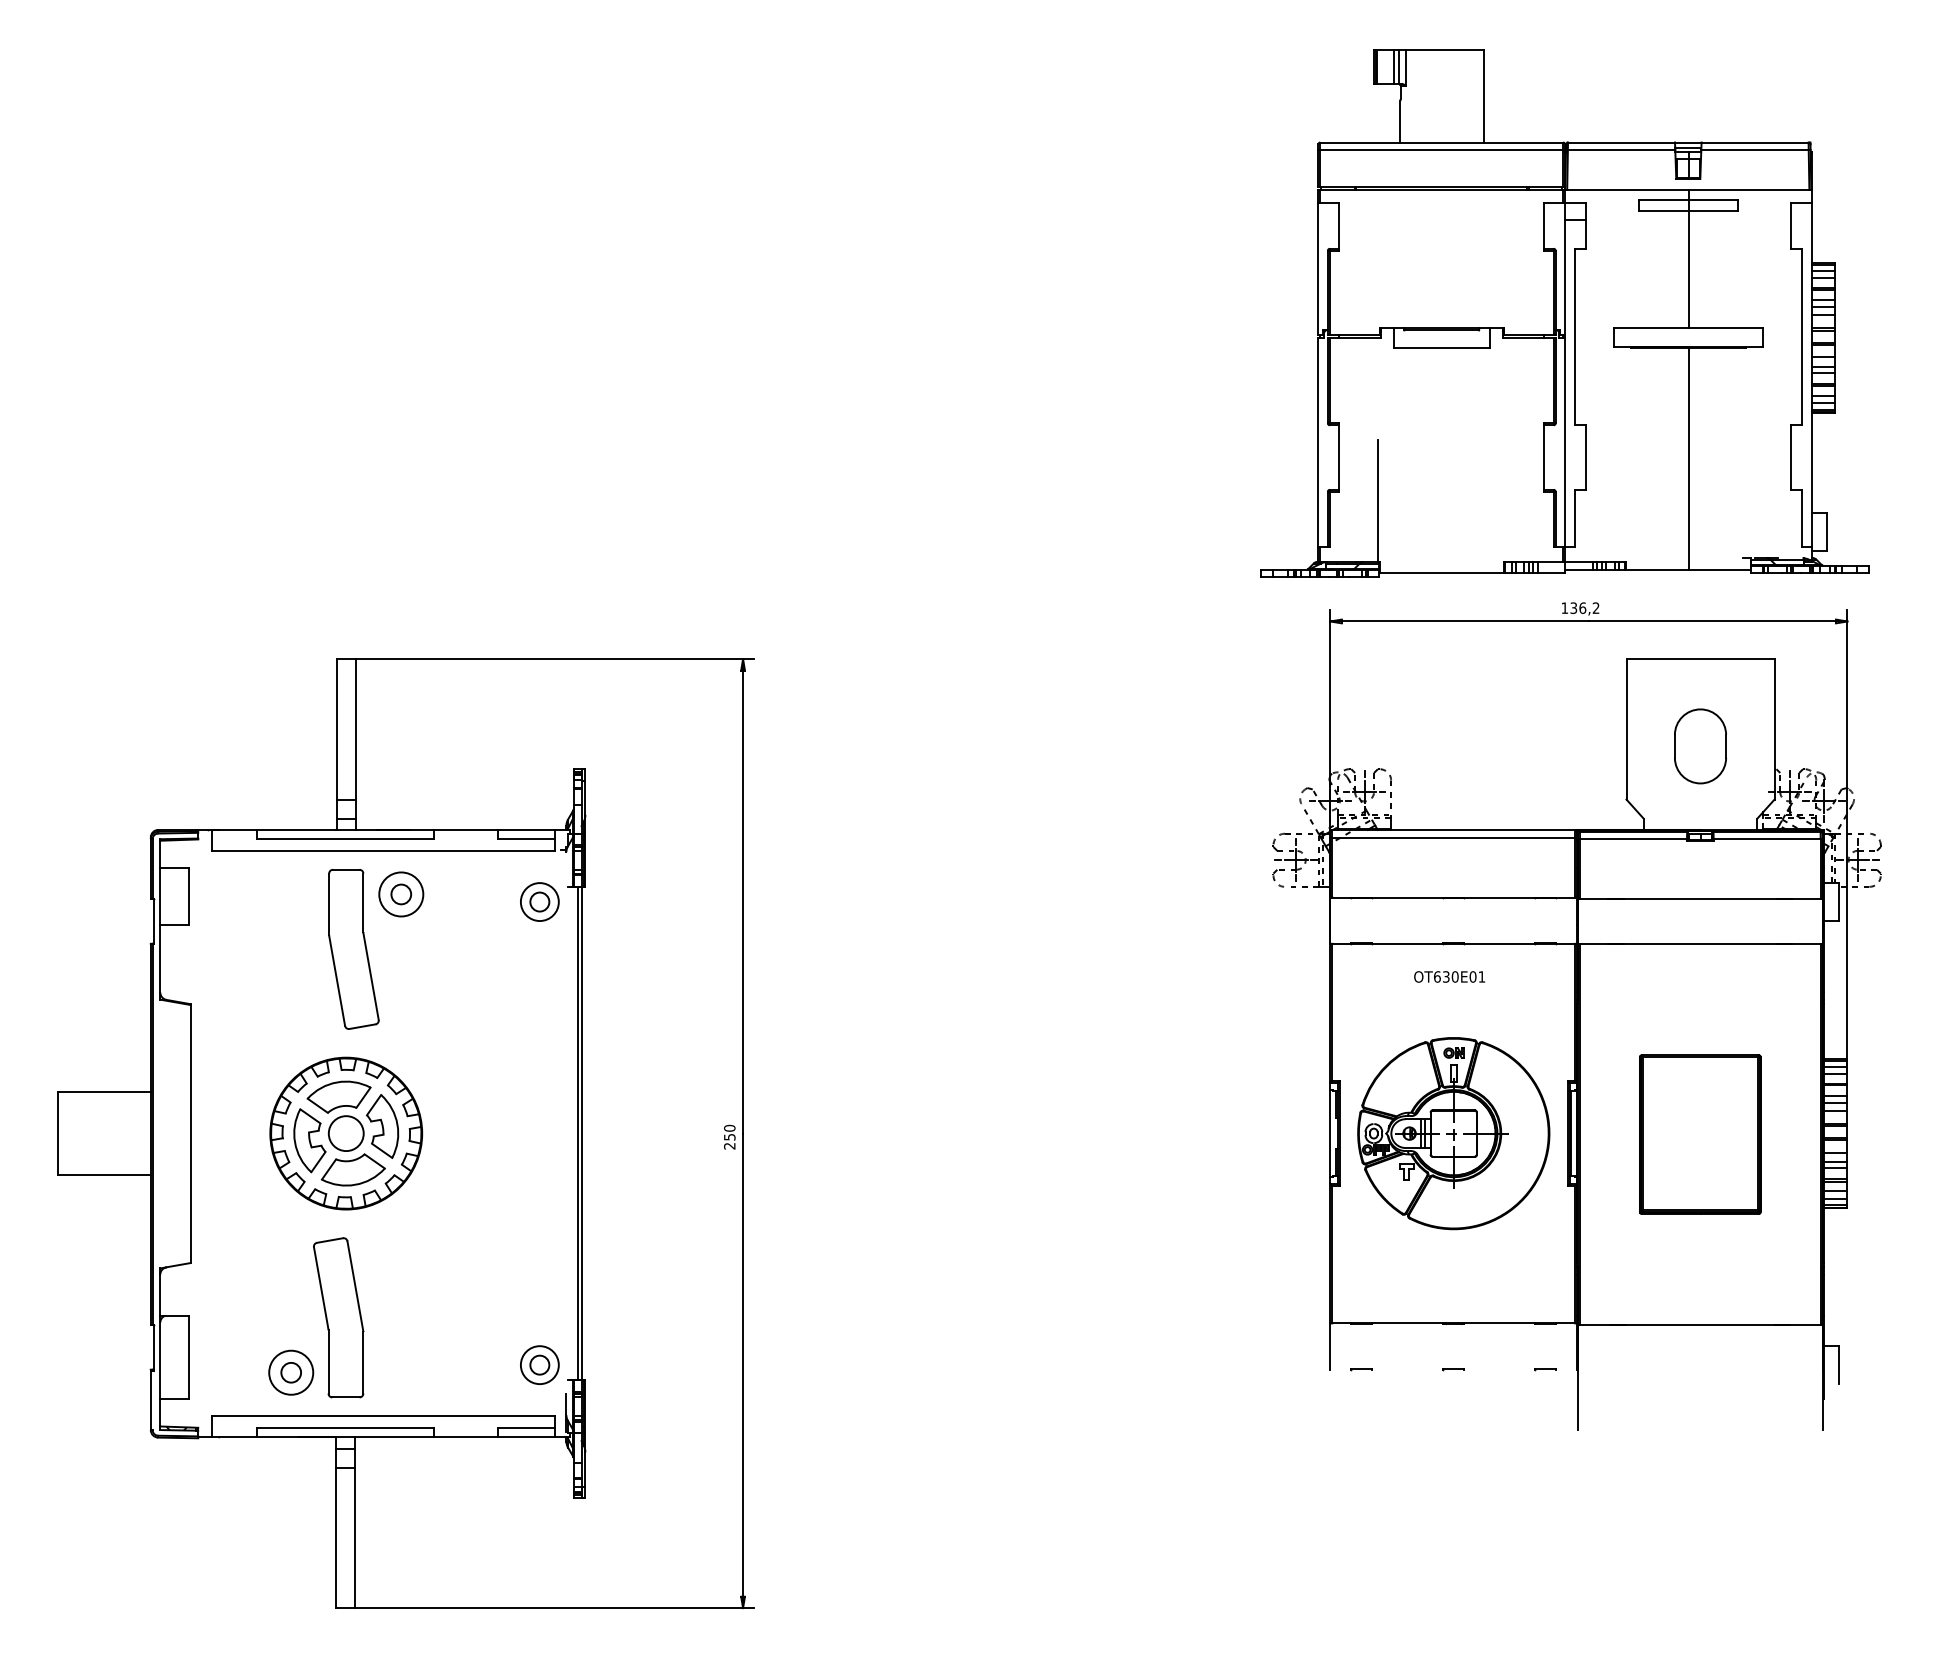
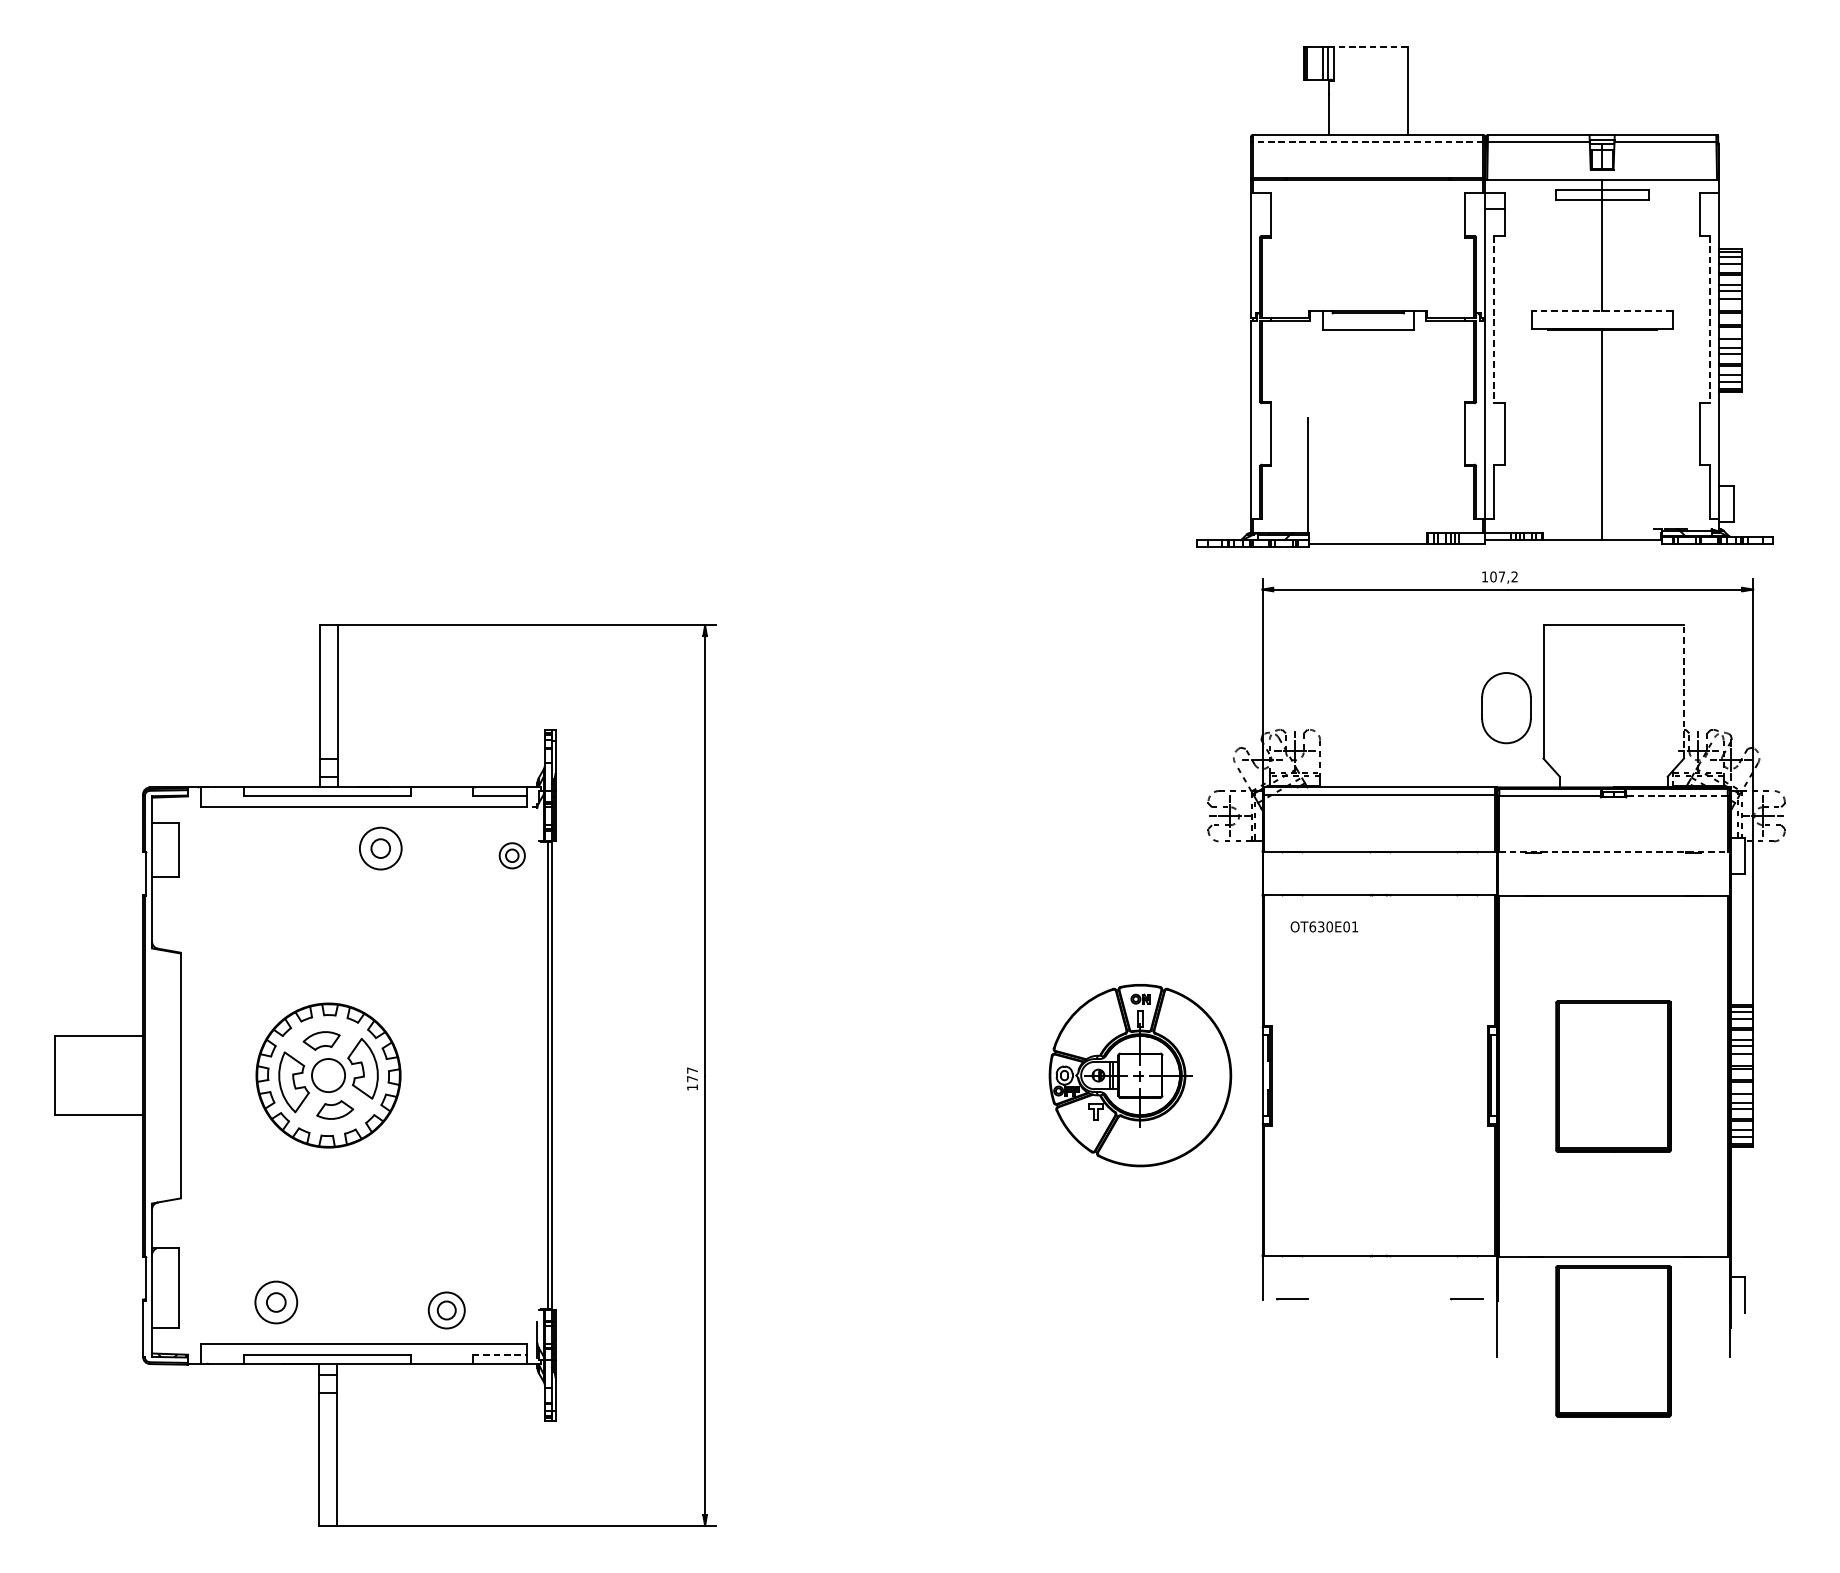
line: (1444, 49) -> (1370, 46), solid -> dashed
line: (1441, 150) -> (1367, 142), solid -> dashed
line: (1688, 328) -> (1602, 311), solid -> dashed
line: (1574, 337) -> (1494, 320), solid -> dashed
line: (1802, 337) -> (1710, 320), solid -> dashed
text: (1578, 607) -> (1497, 576), 136,2 -> 107,2
line: (1774, 728) -> (1683, 691), solid -> dashed
part: (1700, 746) -> (1506, 708), moved
line: (1767, 839) -> (1677, 796), solid -> dashed
line: (1700, 898) -> (1613, 852), solid -> dashed
part: (539, 901) -> (511, 855), size x0.7
part: (353, 948) -> (335, 899), removed
text: (1449, 976) -> (1324, 926), moved
part: (338, 1096) -> (321, 1040), size x0.6
part: (1453, 1133) -> (1140, 1075), moved
text: (729, 1136) -> (692, 1078), 250 -> 177
part: (352, 1169) -> (334, 1109), size x0.6
part: (338, 1317) -> (321, 1250), removed
part: (539, 1364) -> (446, 1309), moved
part: (1361, 1369) -> (1292, 1299), size x1.6
part: (1453, 1369) -> (1379, 1299), removed
part: (1545, 1369) -> (1466, 1299), size x1.6
part: (1700, 1413) -> (1613, 1341), added
line: (527, 1427) -> (500, 1354), solid -> dashed

